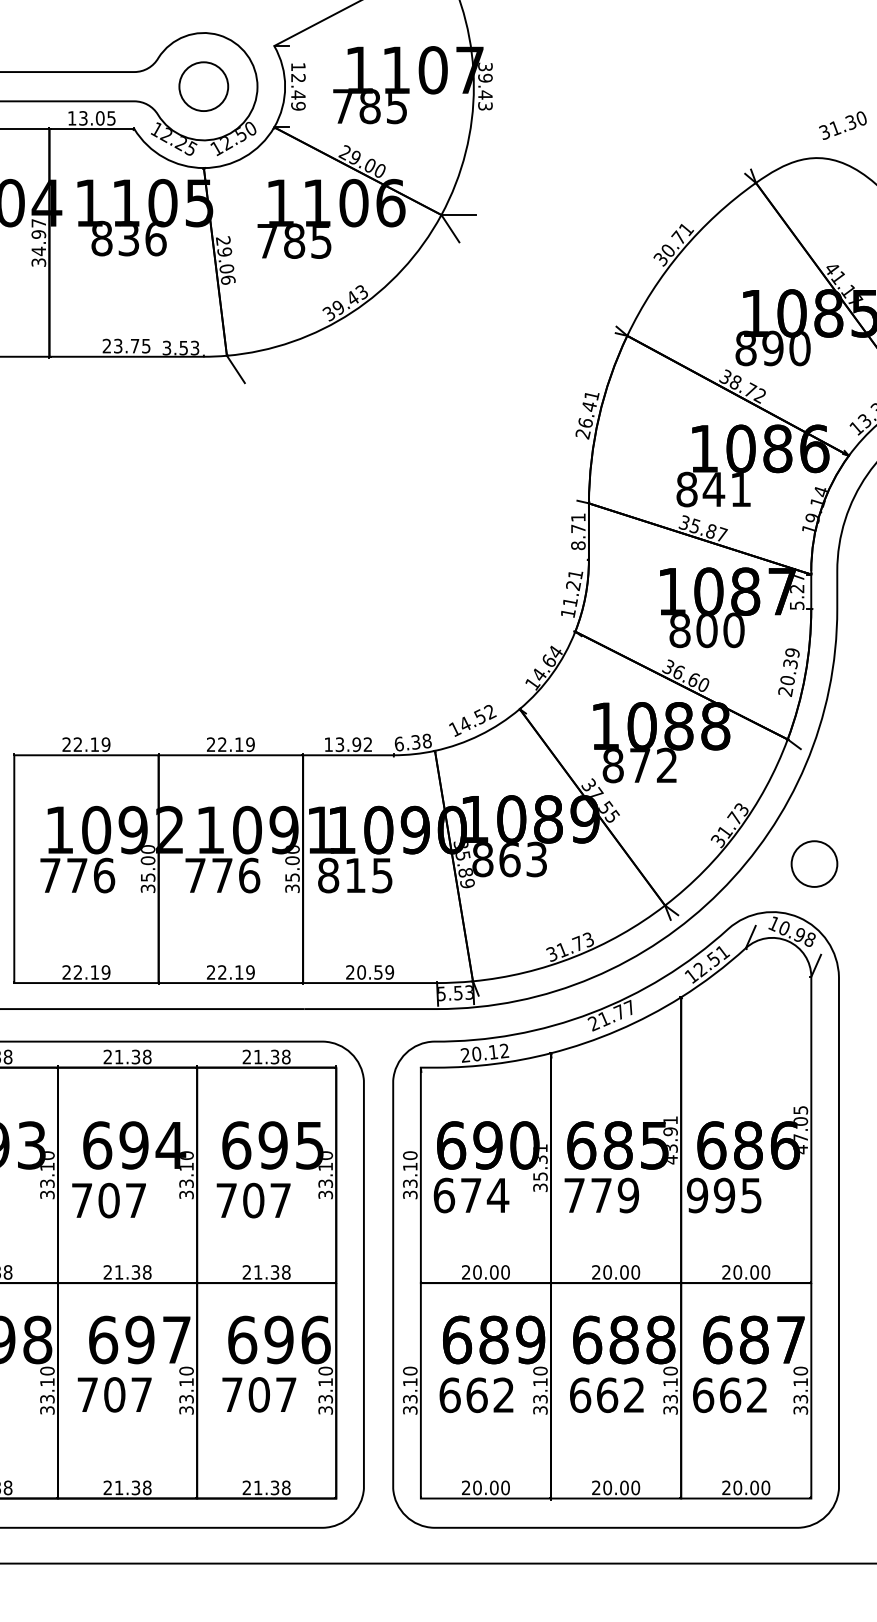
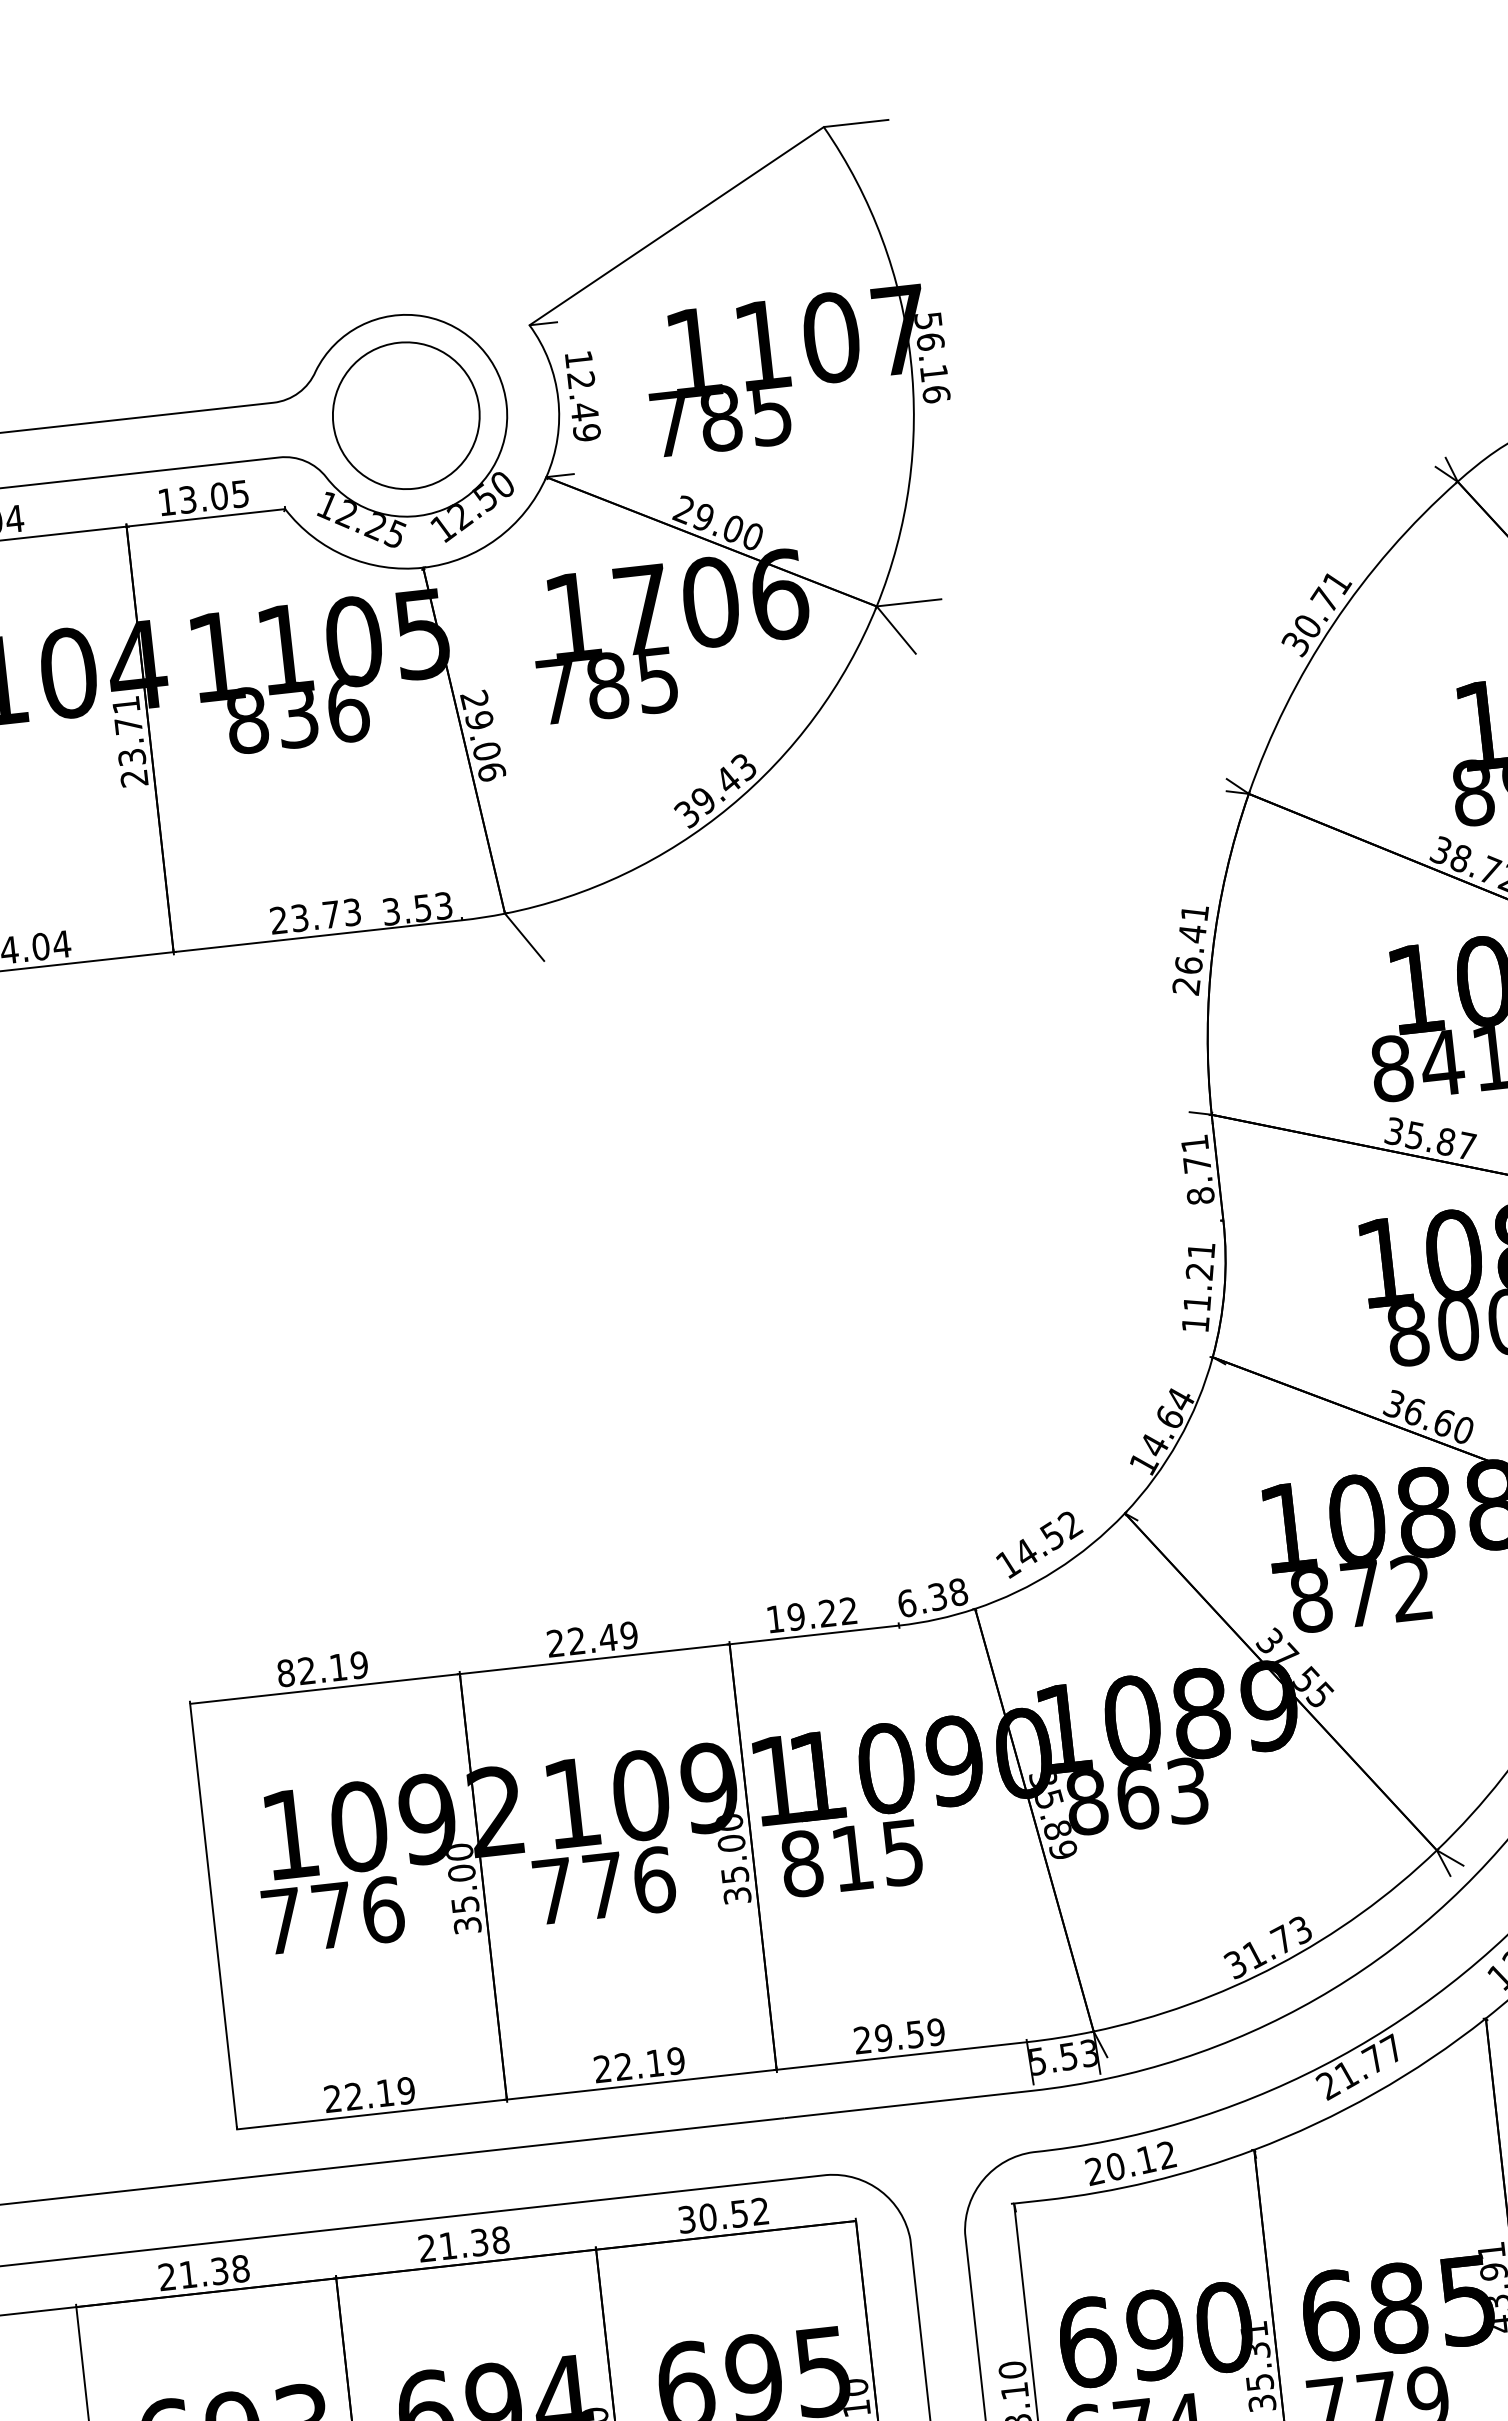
circle: (203, 86) -> (405, 415), size x1.6
text: (485, 86) -> (932, 357), 39.43 -> 56.16
text: (316, 202) -> (640, 608), 1106 -> 1706
text: (38, 242) -> (129, 740), 34.97 -> 23.71
text: (146, 345) -> (352, 911), 23.75 -> 23.73
text: (66, 744) -> (285, 1672), 22.19 -> 82.19
text: (238, 744) -> (606, 1637), 22.19 -> 22.49
text: (348, 744) -> (812, 1614), 13.92 -> 19.22
text: (361, 972) -> (883, 2038), 20.59 -> 29.59
text: (266, 1056) -> (723, 2214), 21.38 -> 30.52

